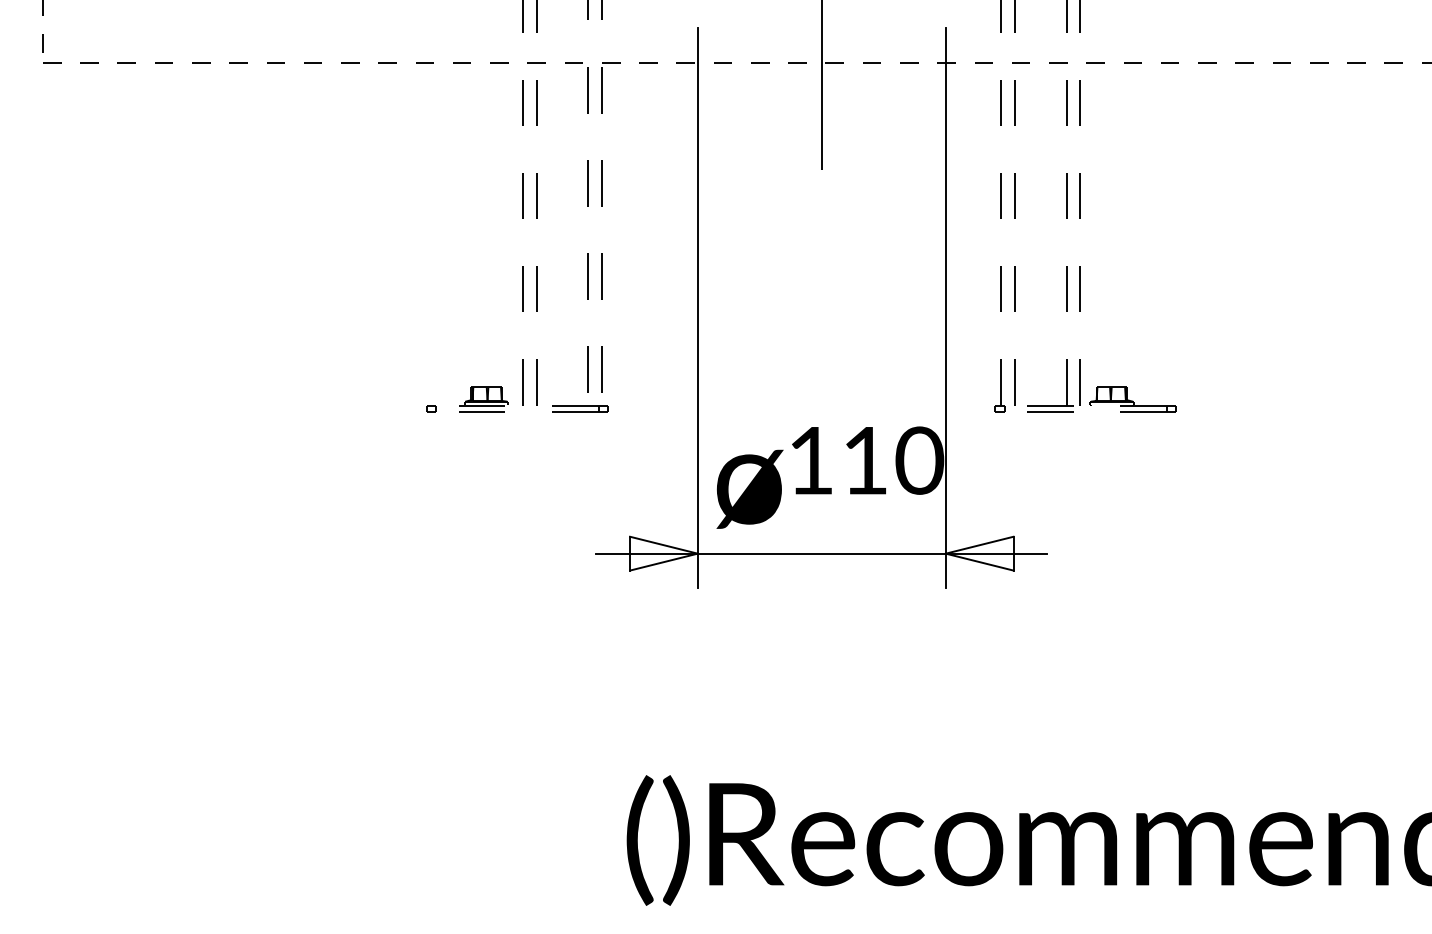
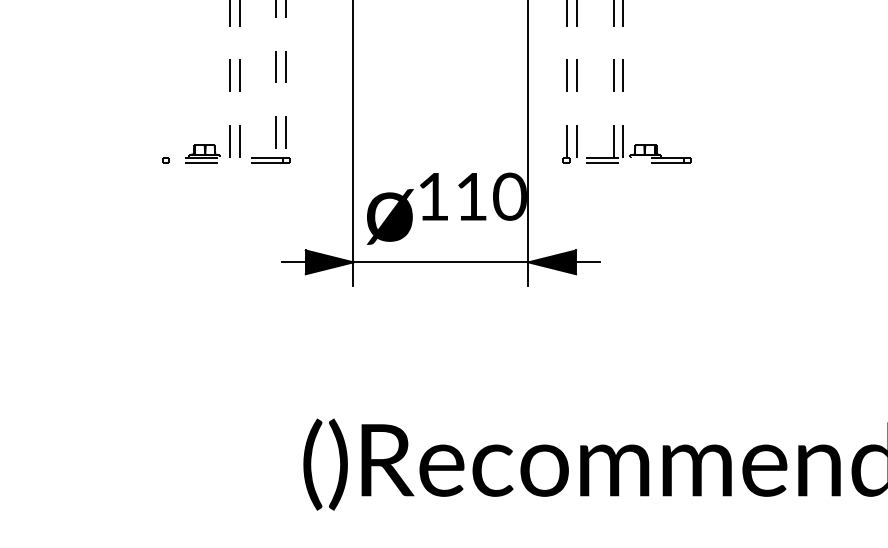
fill: (663, 553) -> (329, 262), added
fill: (979, 553) -> (552, 262), added

